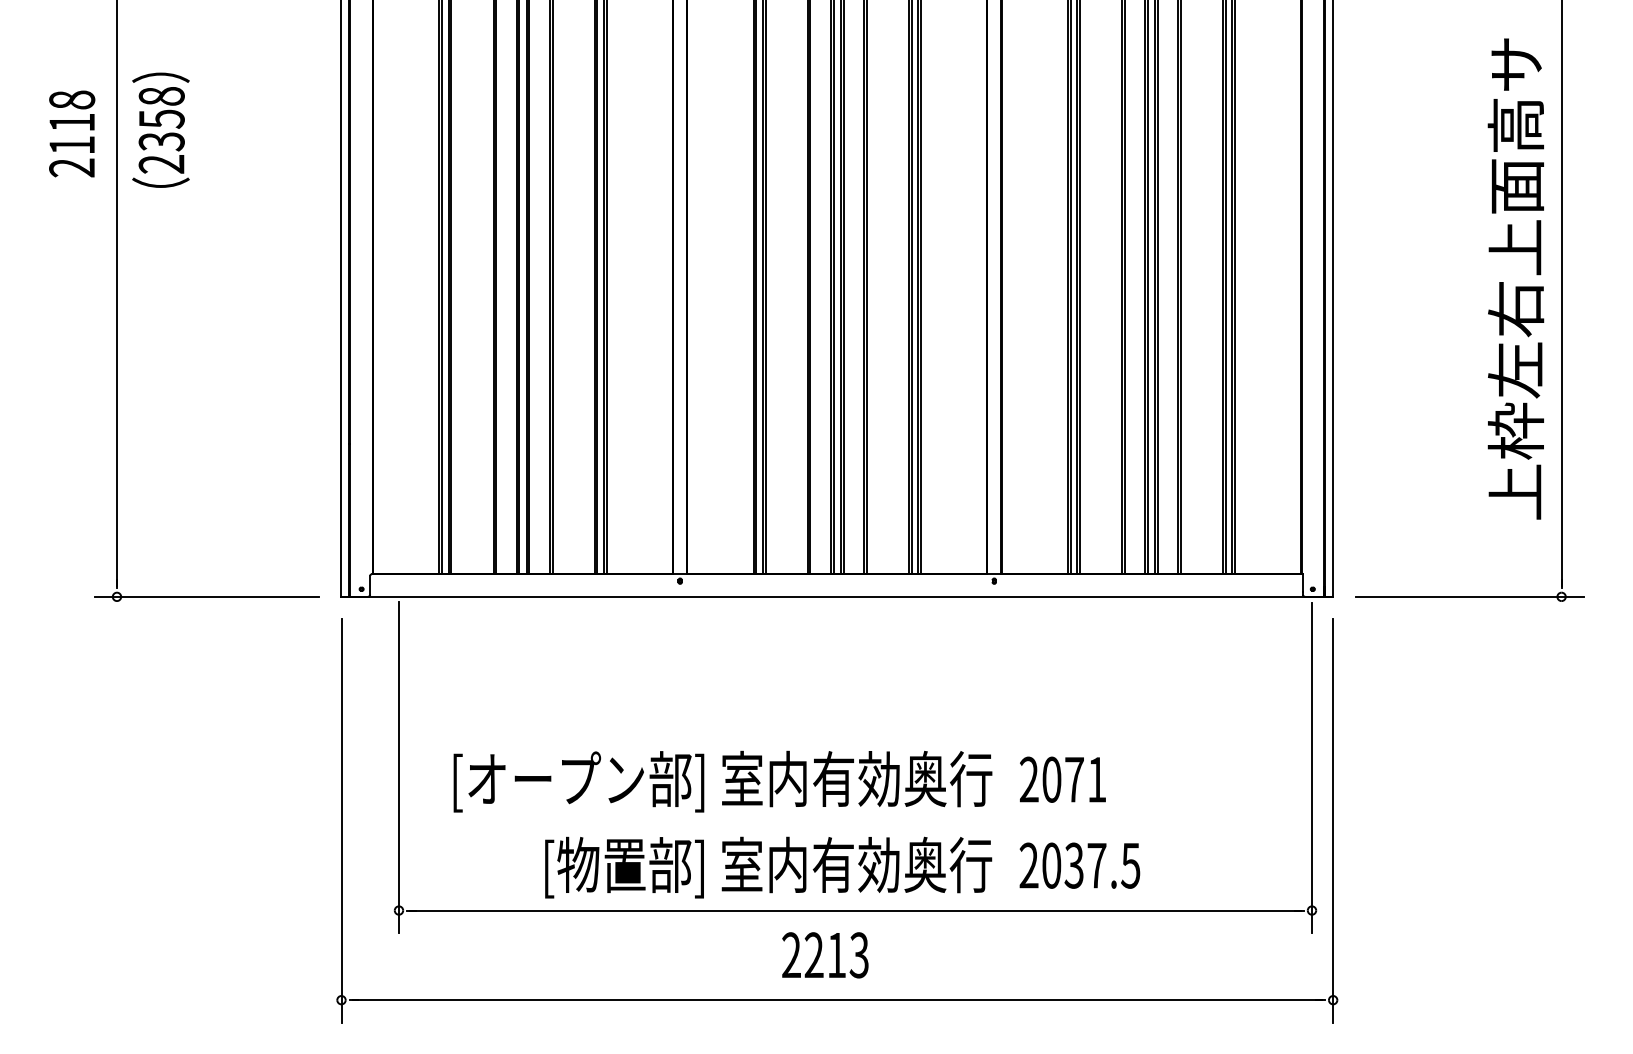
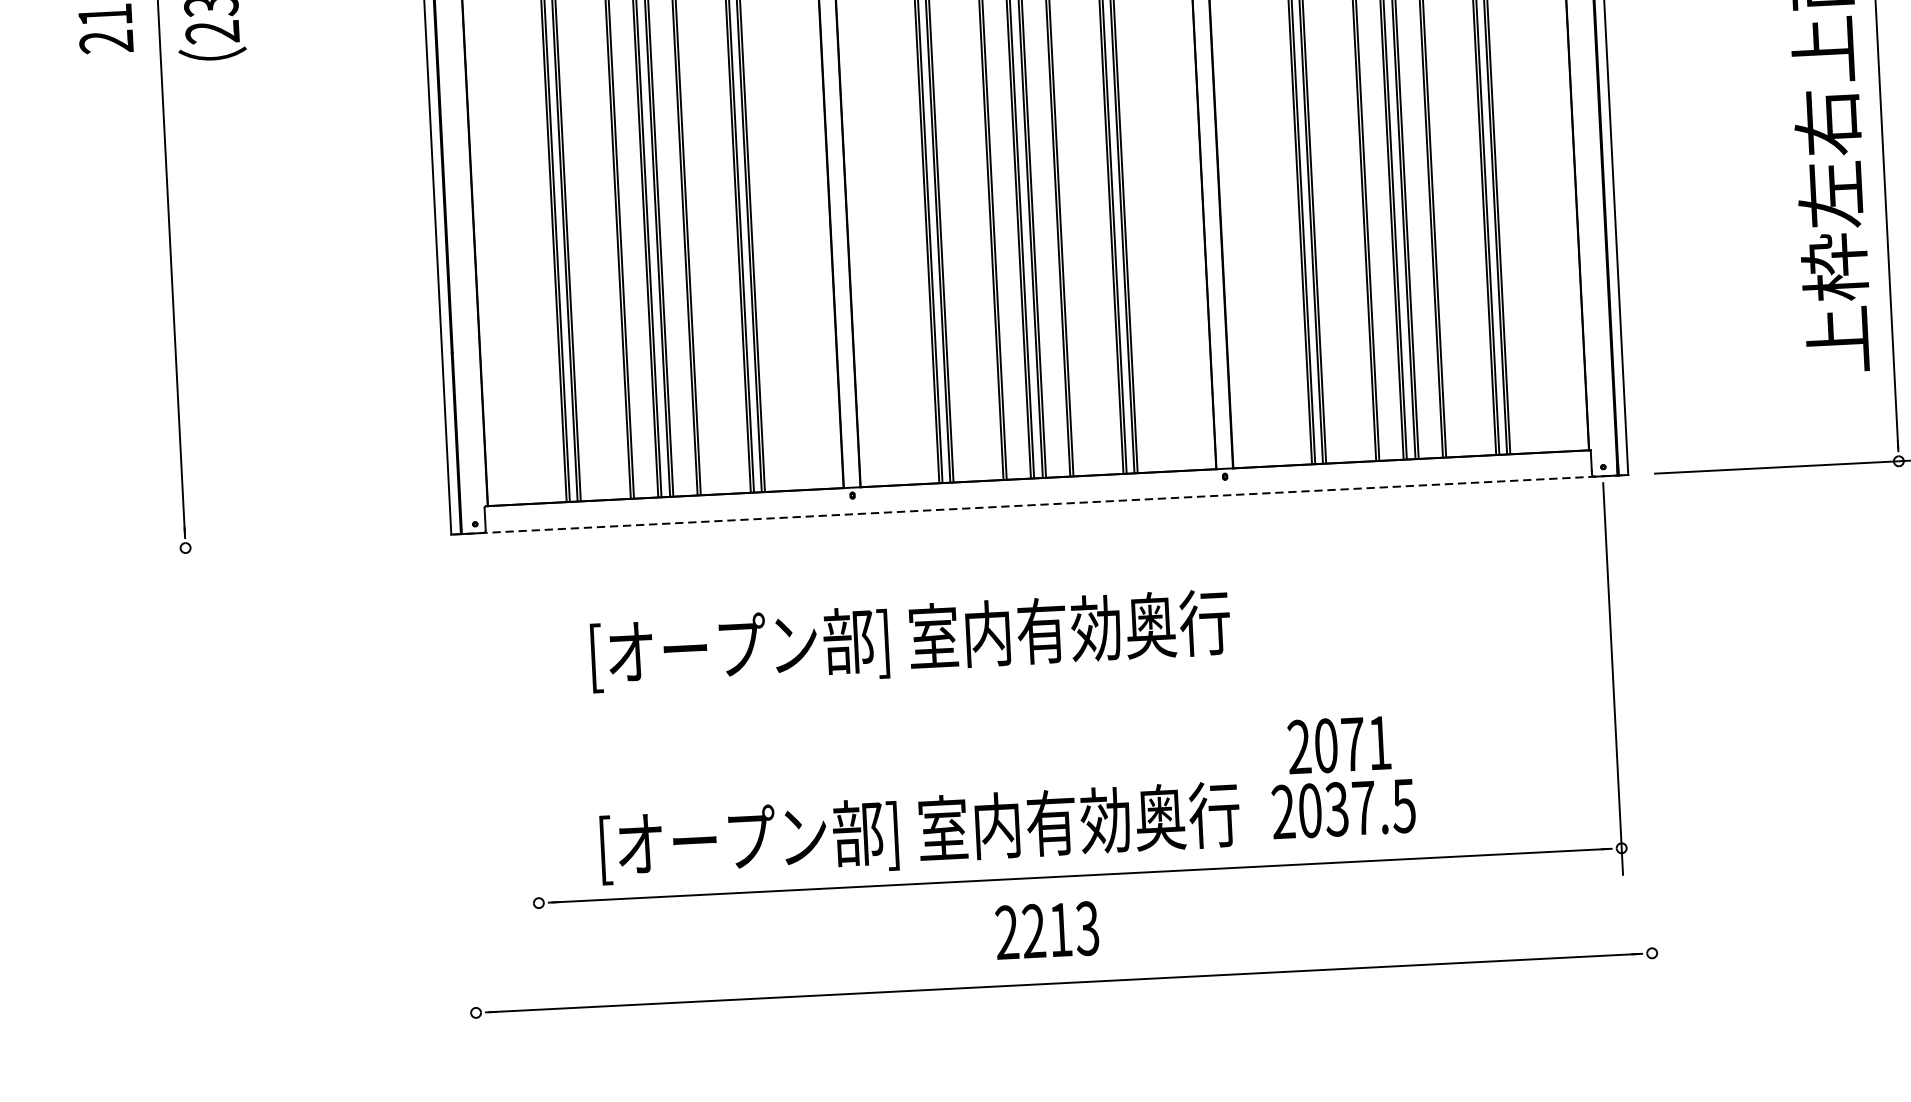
line: (206, 596) -> (291, 542), removed
line: (837, 596) -> (1040, 504), solid -> dashed
line: (398, 767) -> (529, 733), removed
text: (1062, 779) -> (1338, 744), moved
text: (722, 781) -> (910, 640), moved
line: (341, 820) -> (465, 799), removed
line: (1333, 820) -> (1641, 740), removed
text: (549, 867) -> (714, 843), [物置部] 室内有効奥行 -> [オープン部] 室内有効奥行

